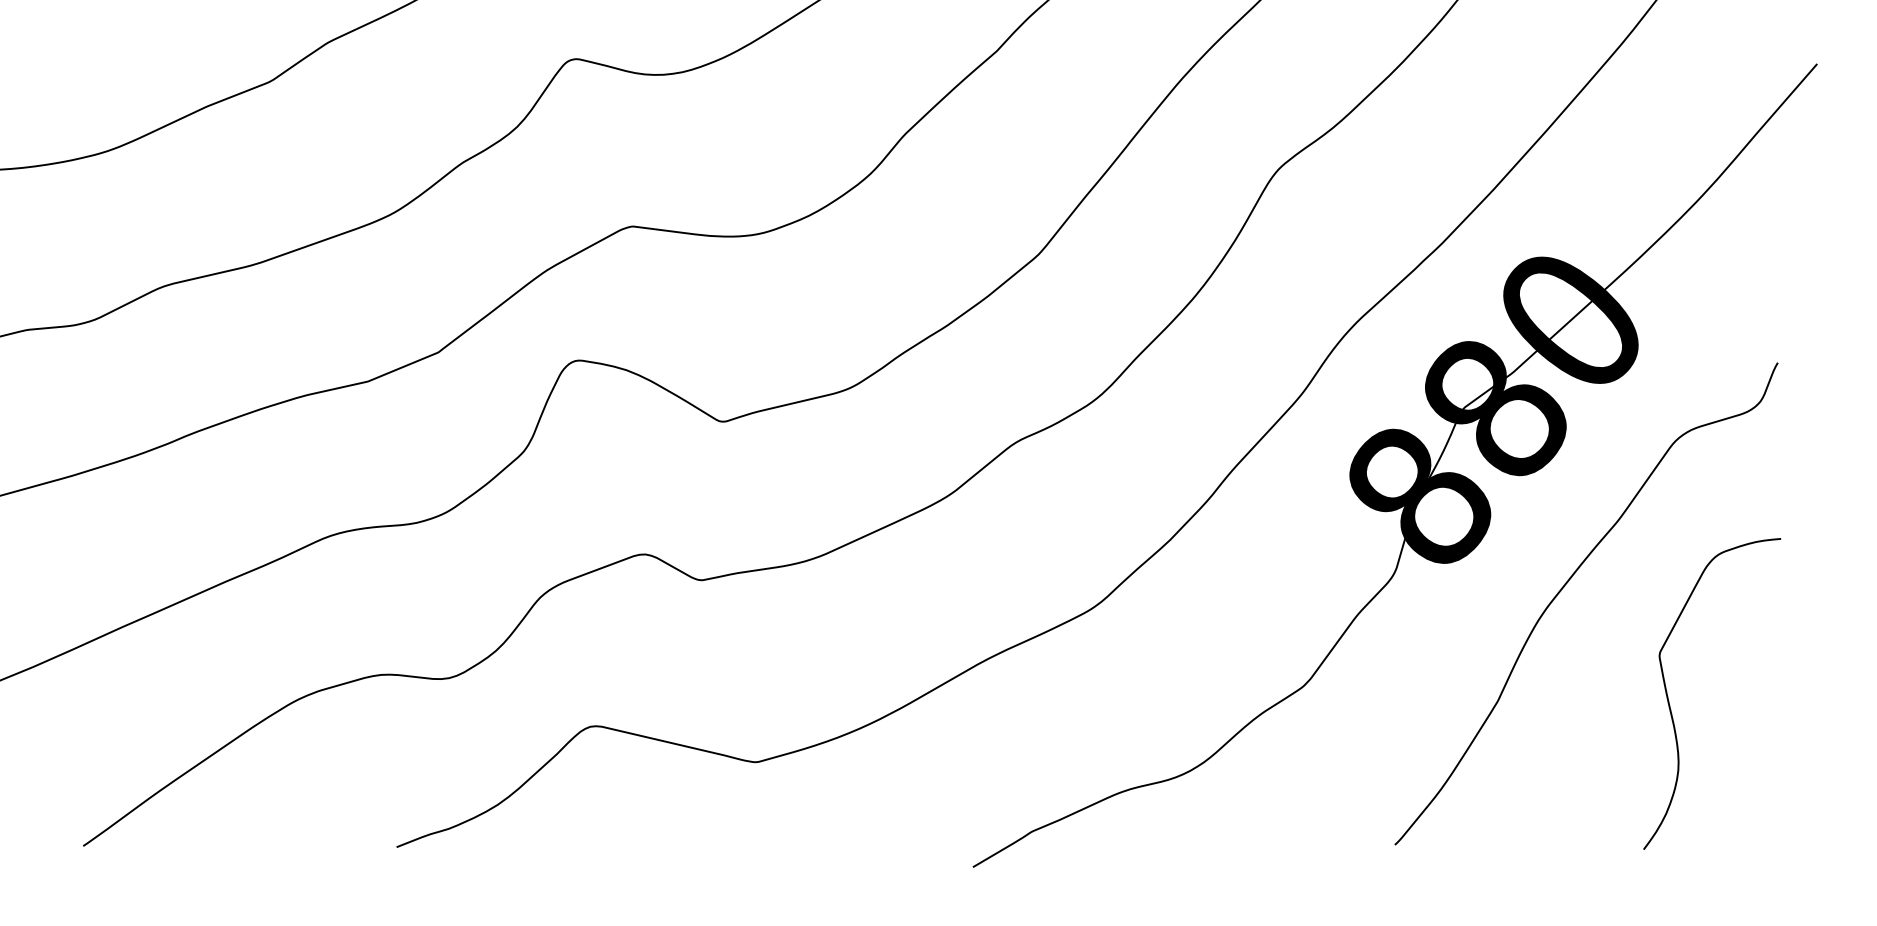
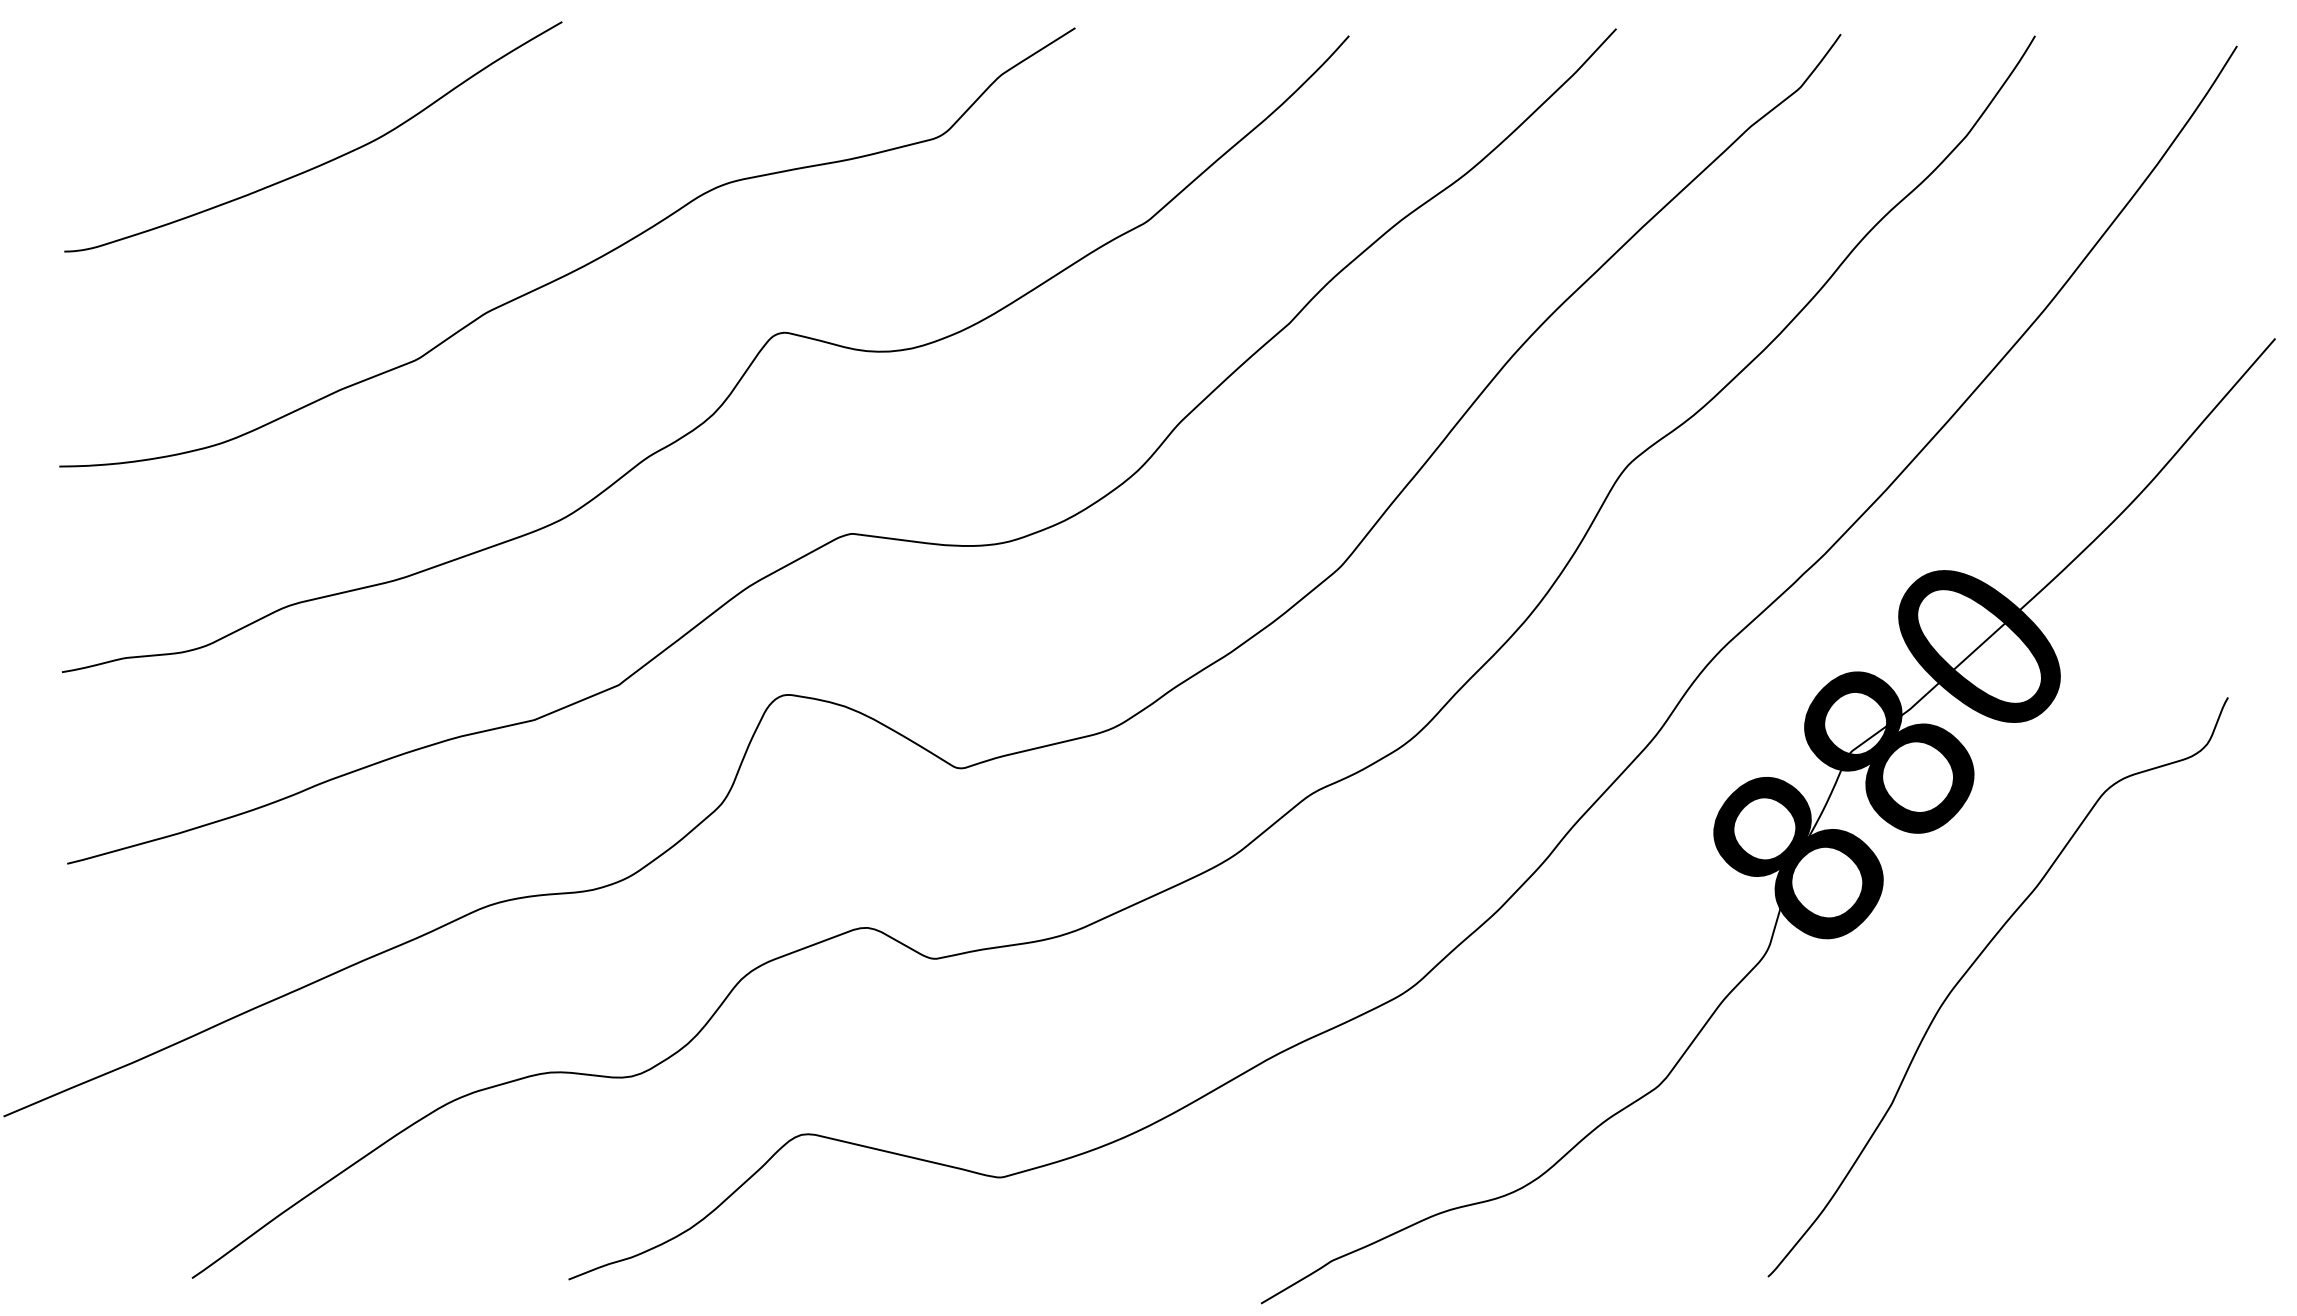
curve: (1669, 703) -> (2098, 1107), removed

